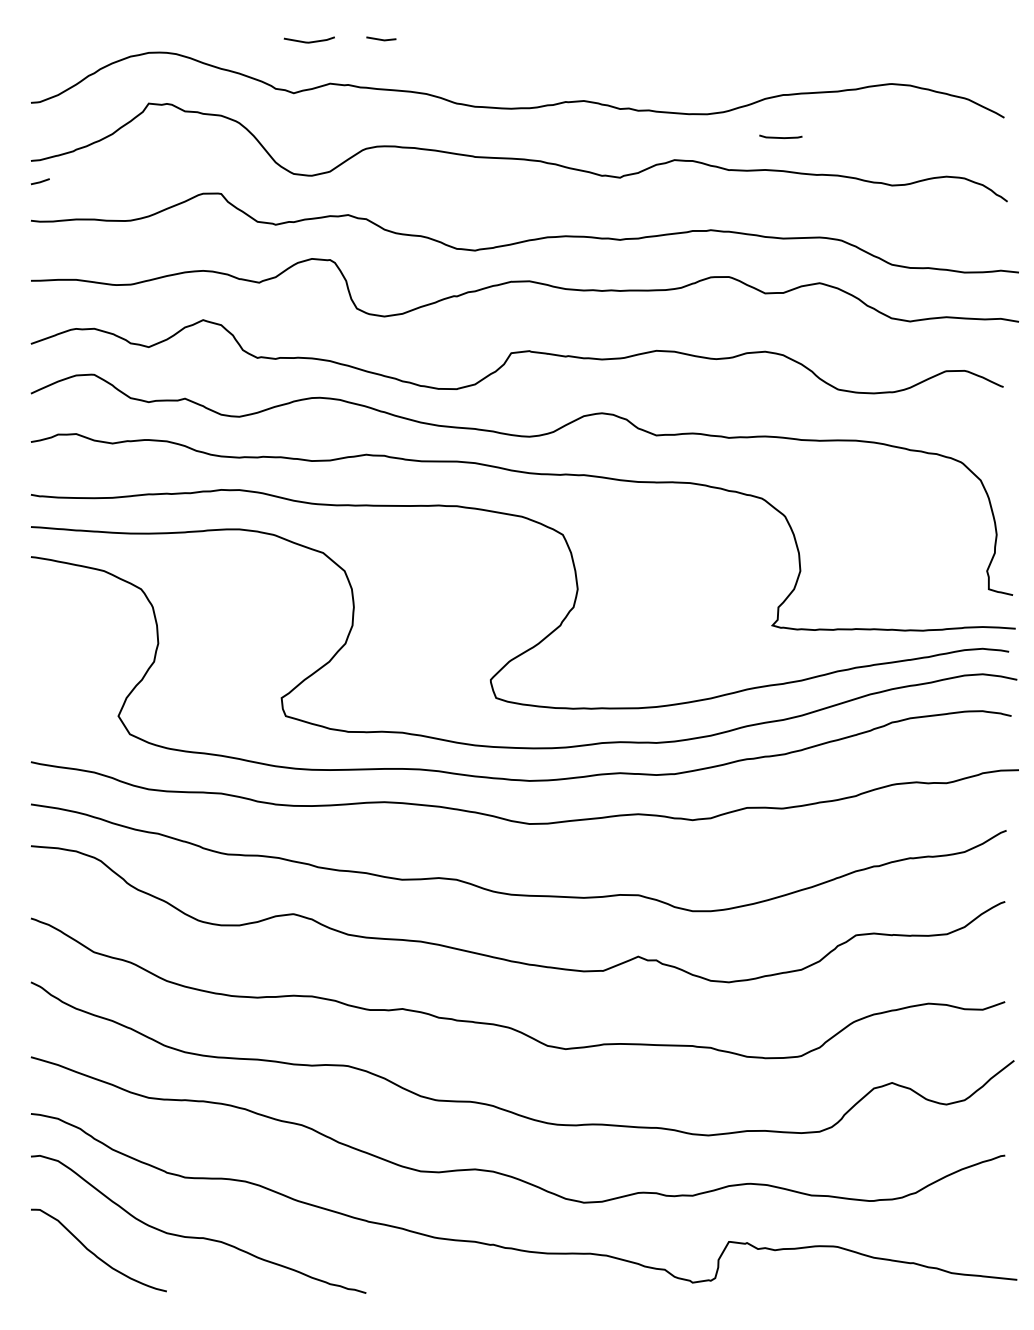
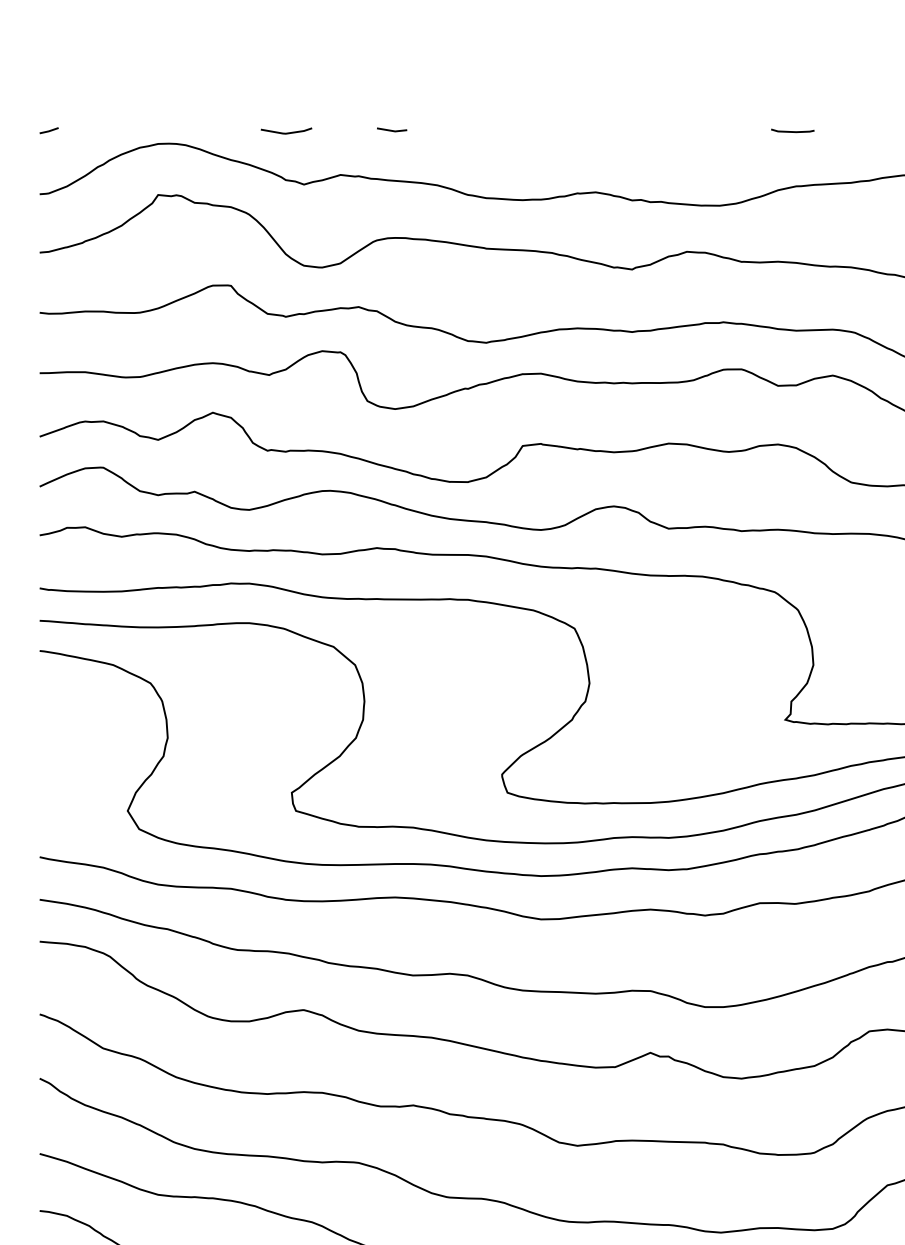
line: (308, 41) -> (285, 132), moved
line: (780, 137) -> (792, 131), moved
line: (39, 181) -> (48, 130), moved

